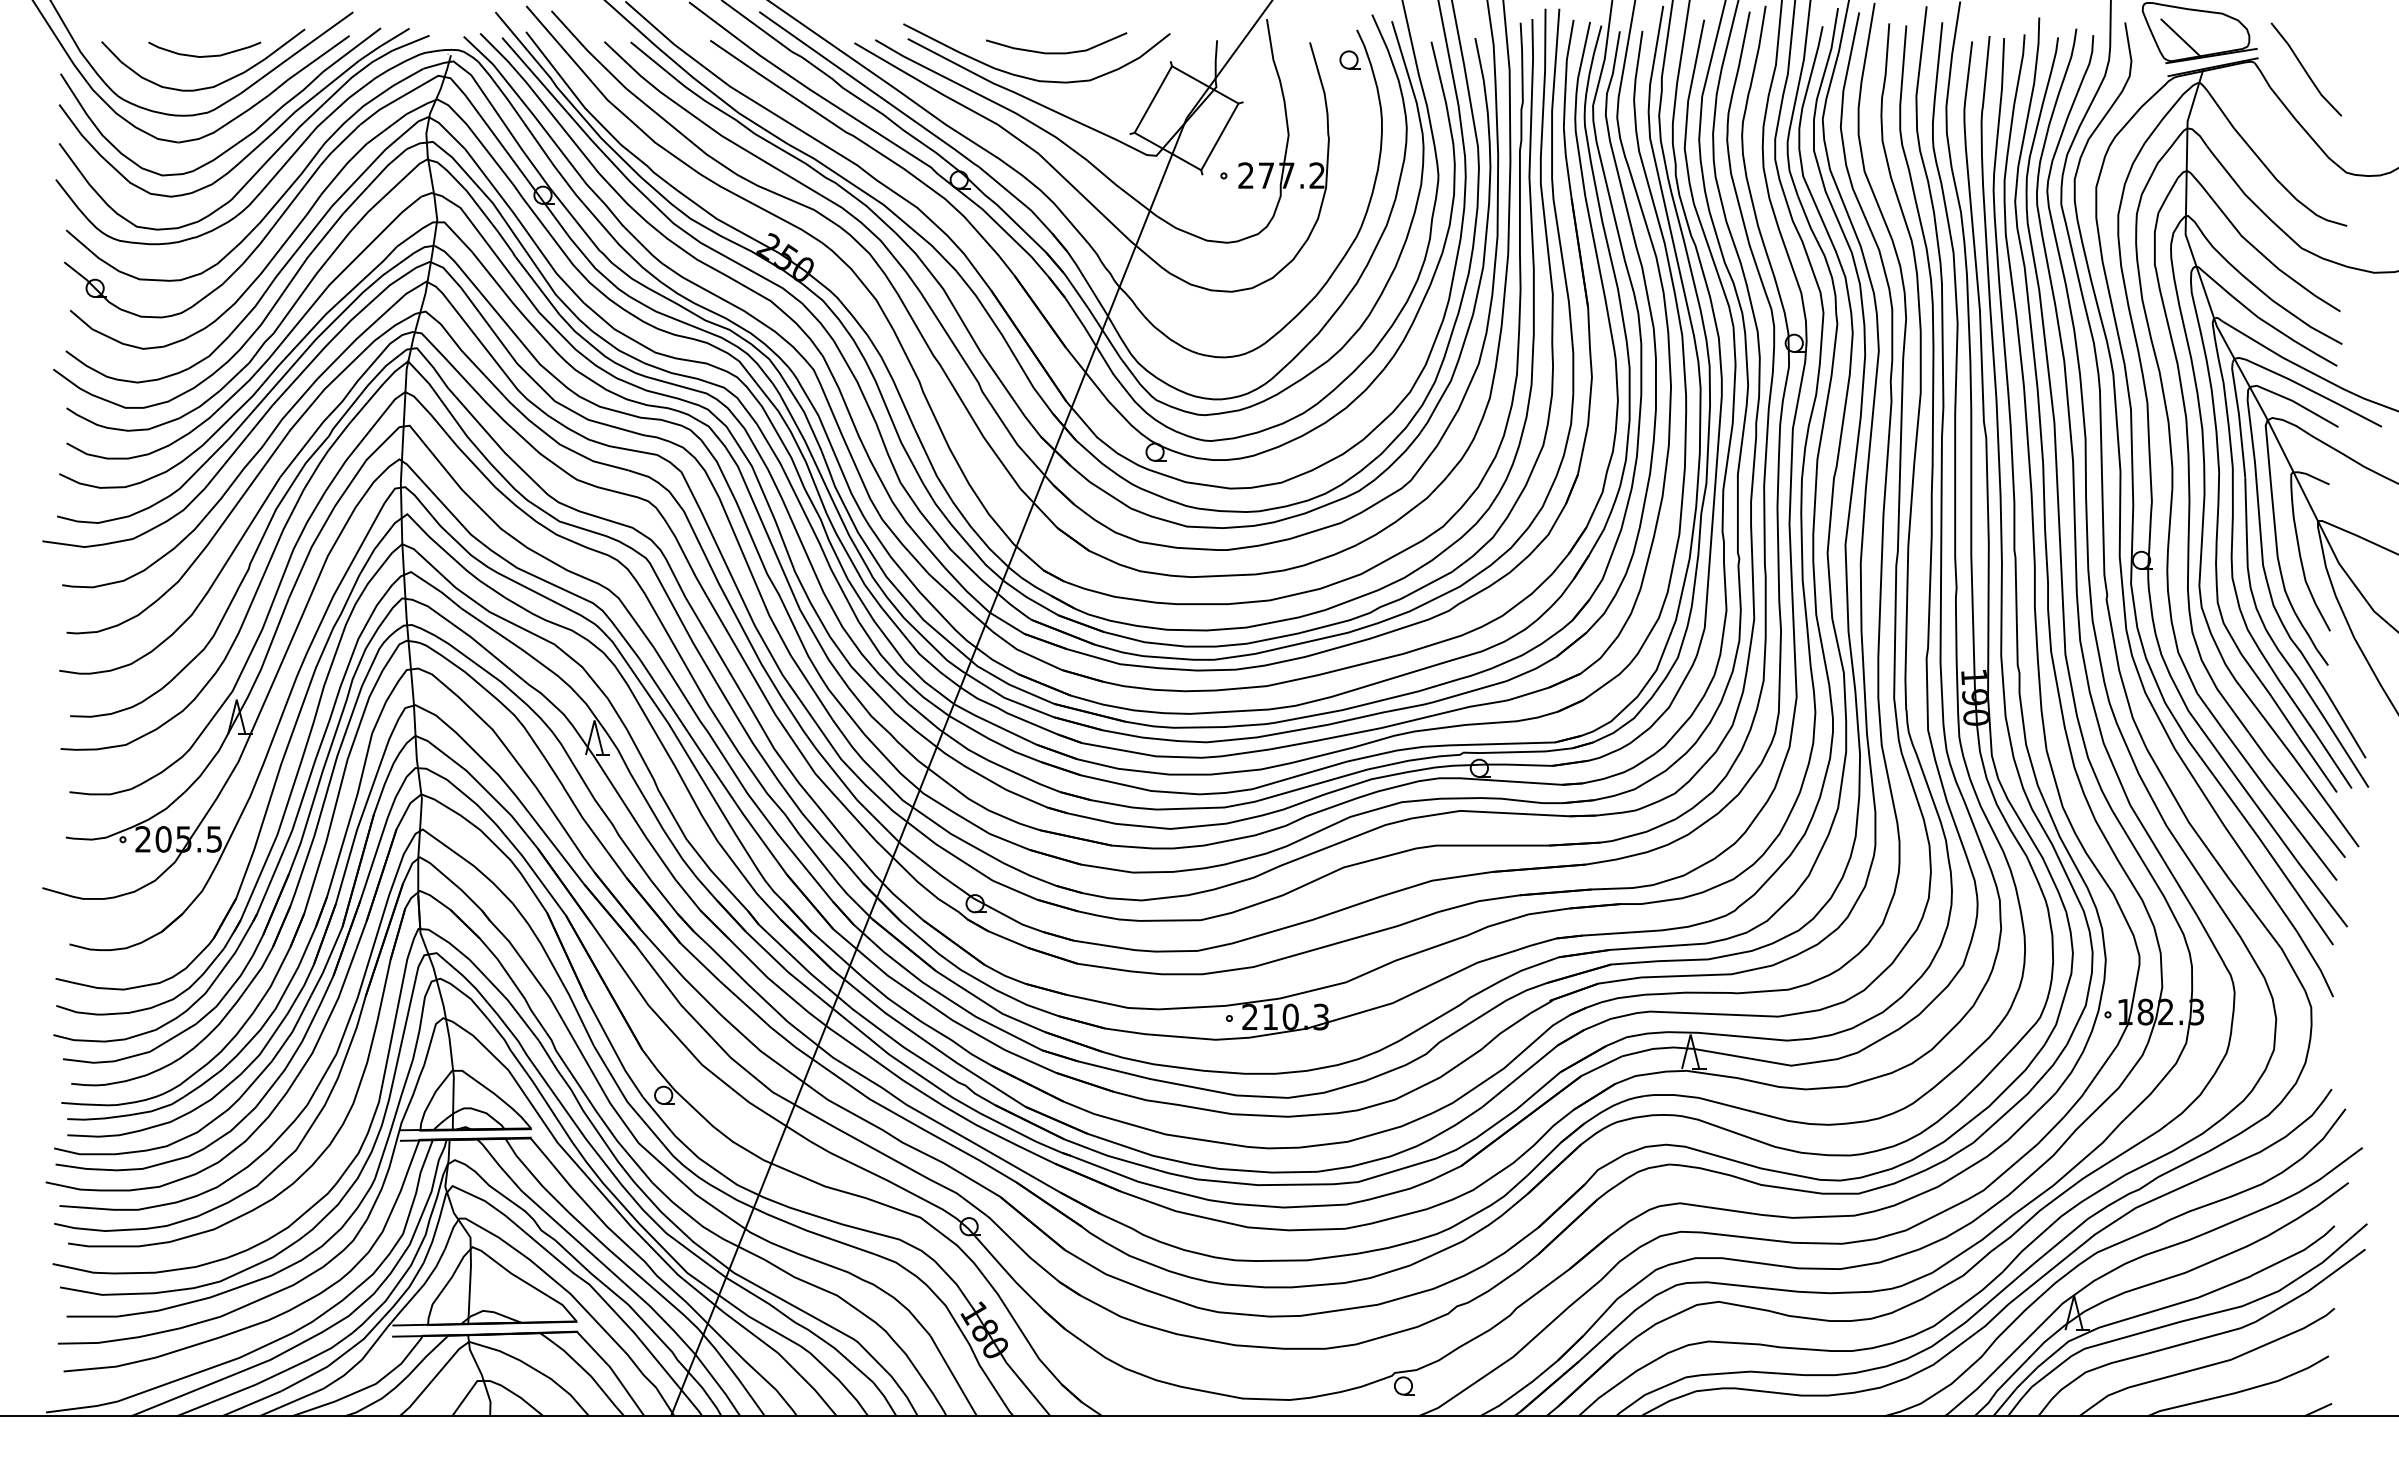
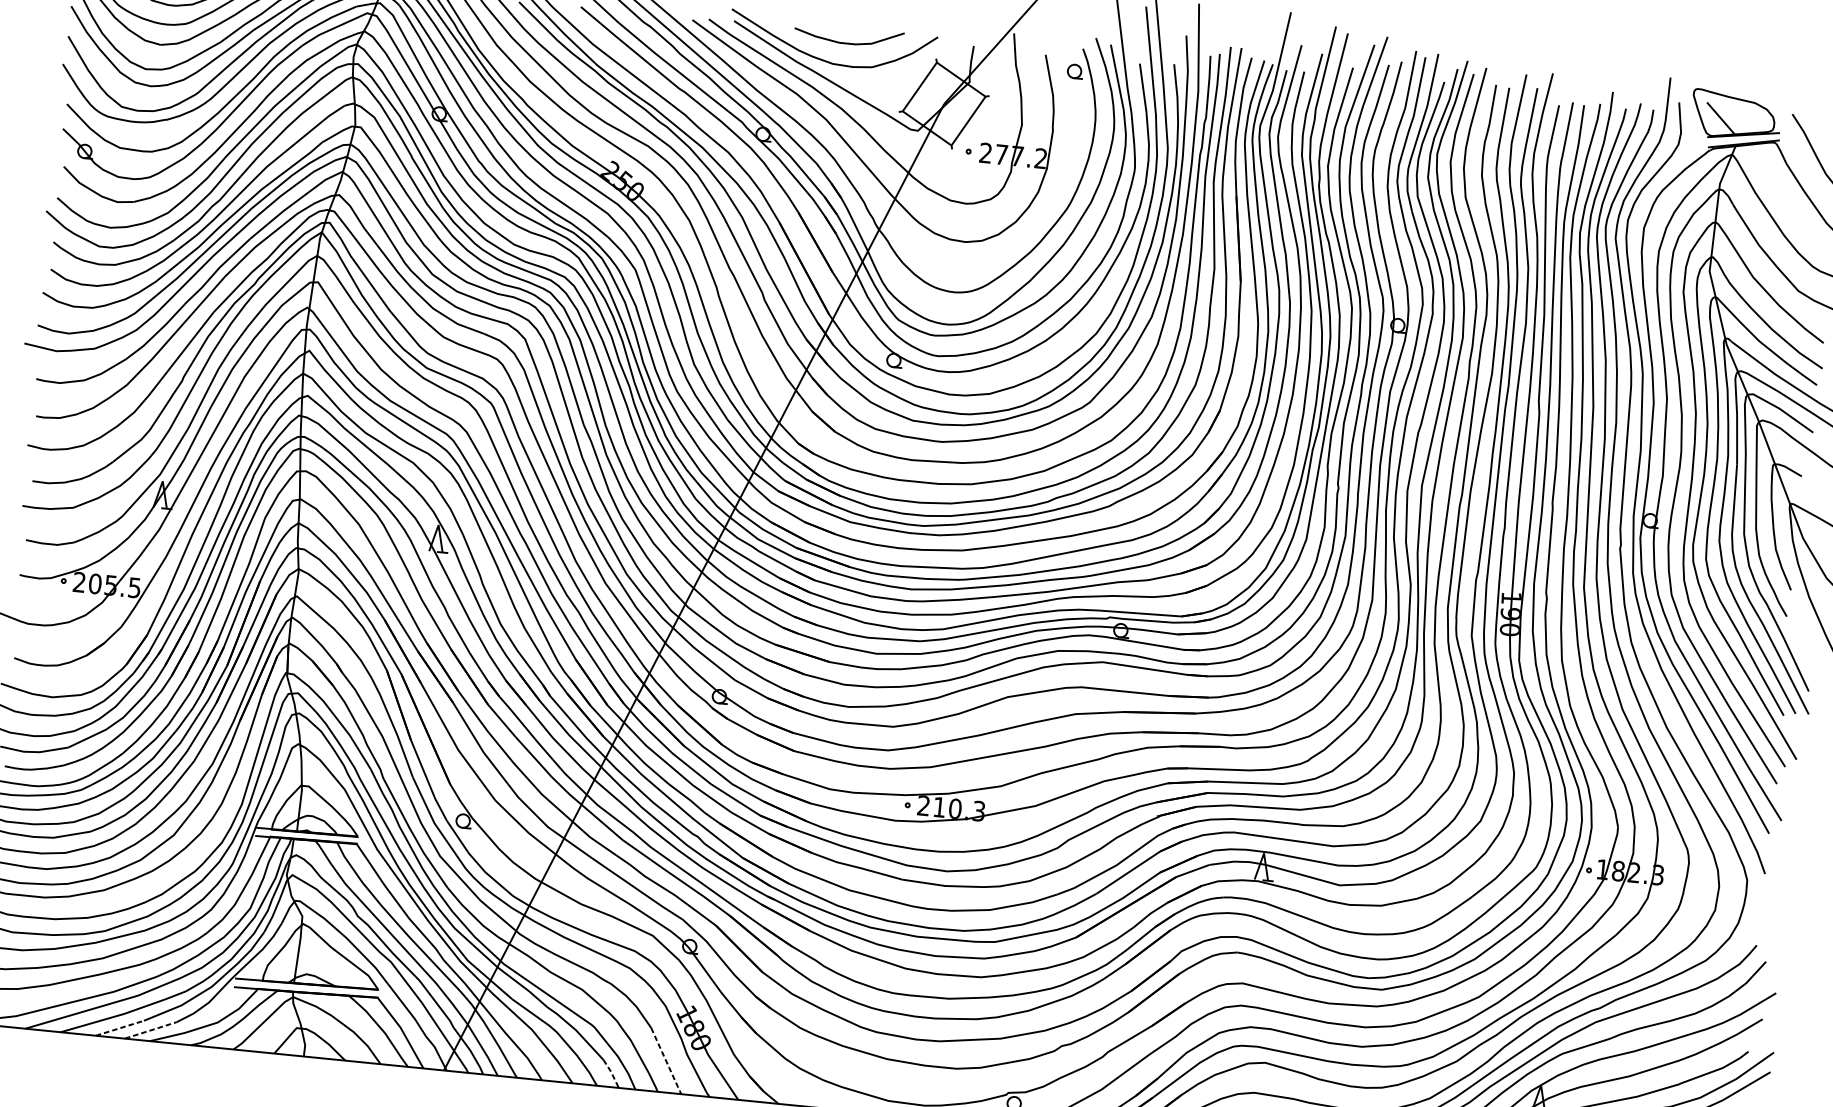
line: (953, 1376) -> (666, 1061), solid -> dashed
line: (885, 1398) -> (611, 1073), solid -> dashed
line: (290, 1402) -> (150, 1030), solid -> dashed
line: (252, 1403) -> (120, 1028), solid -> dashed

